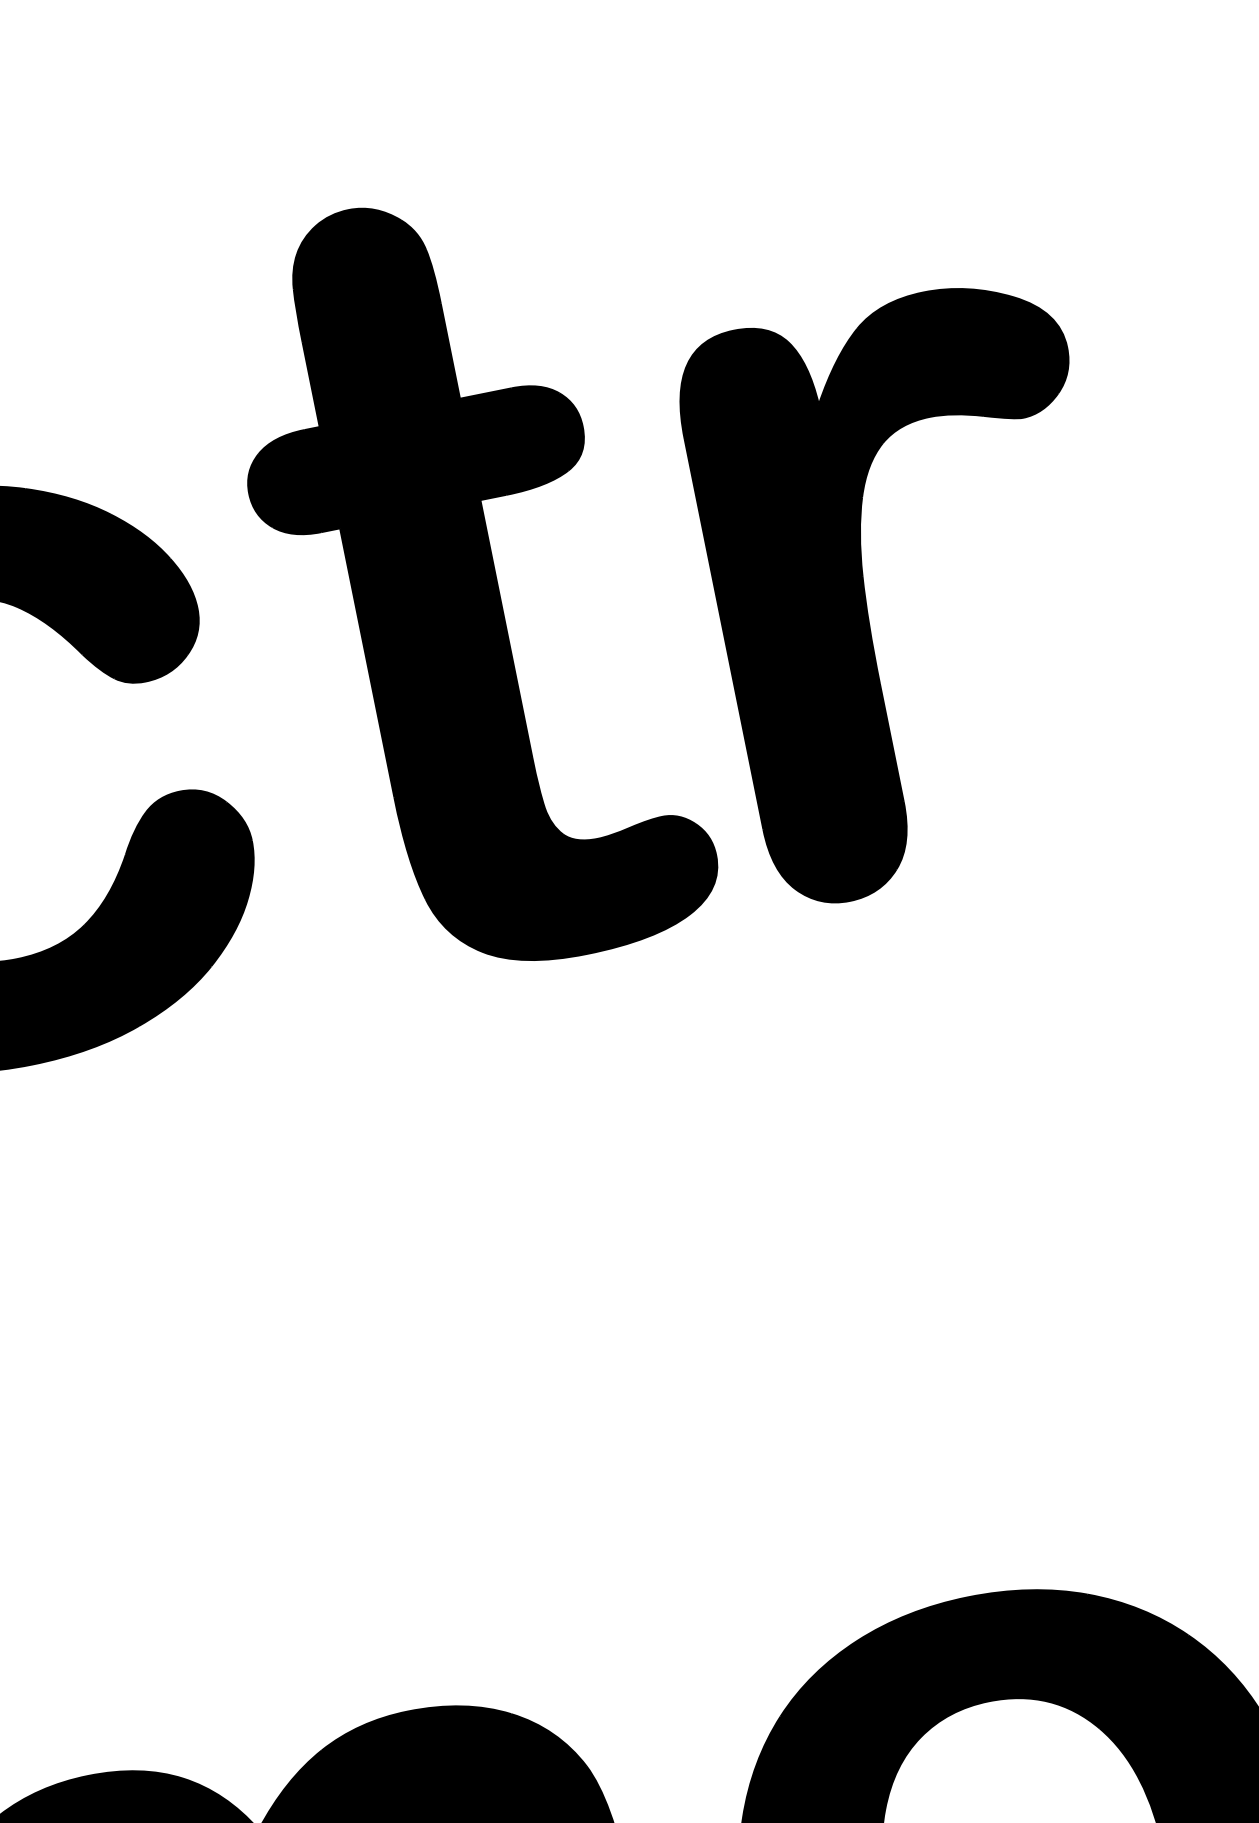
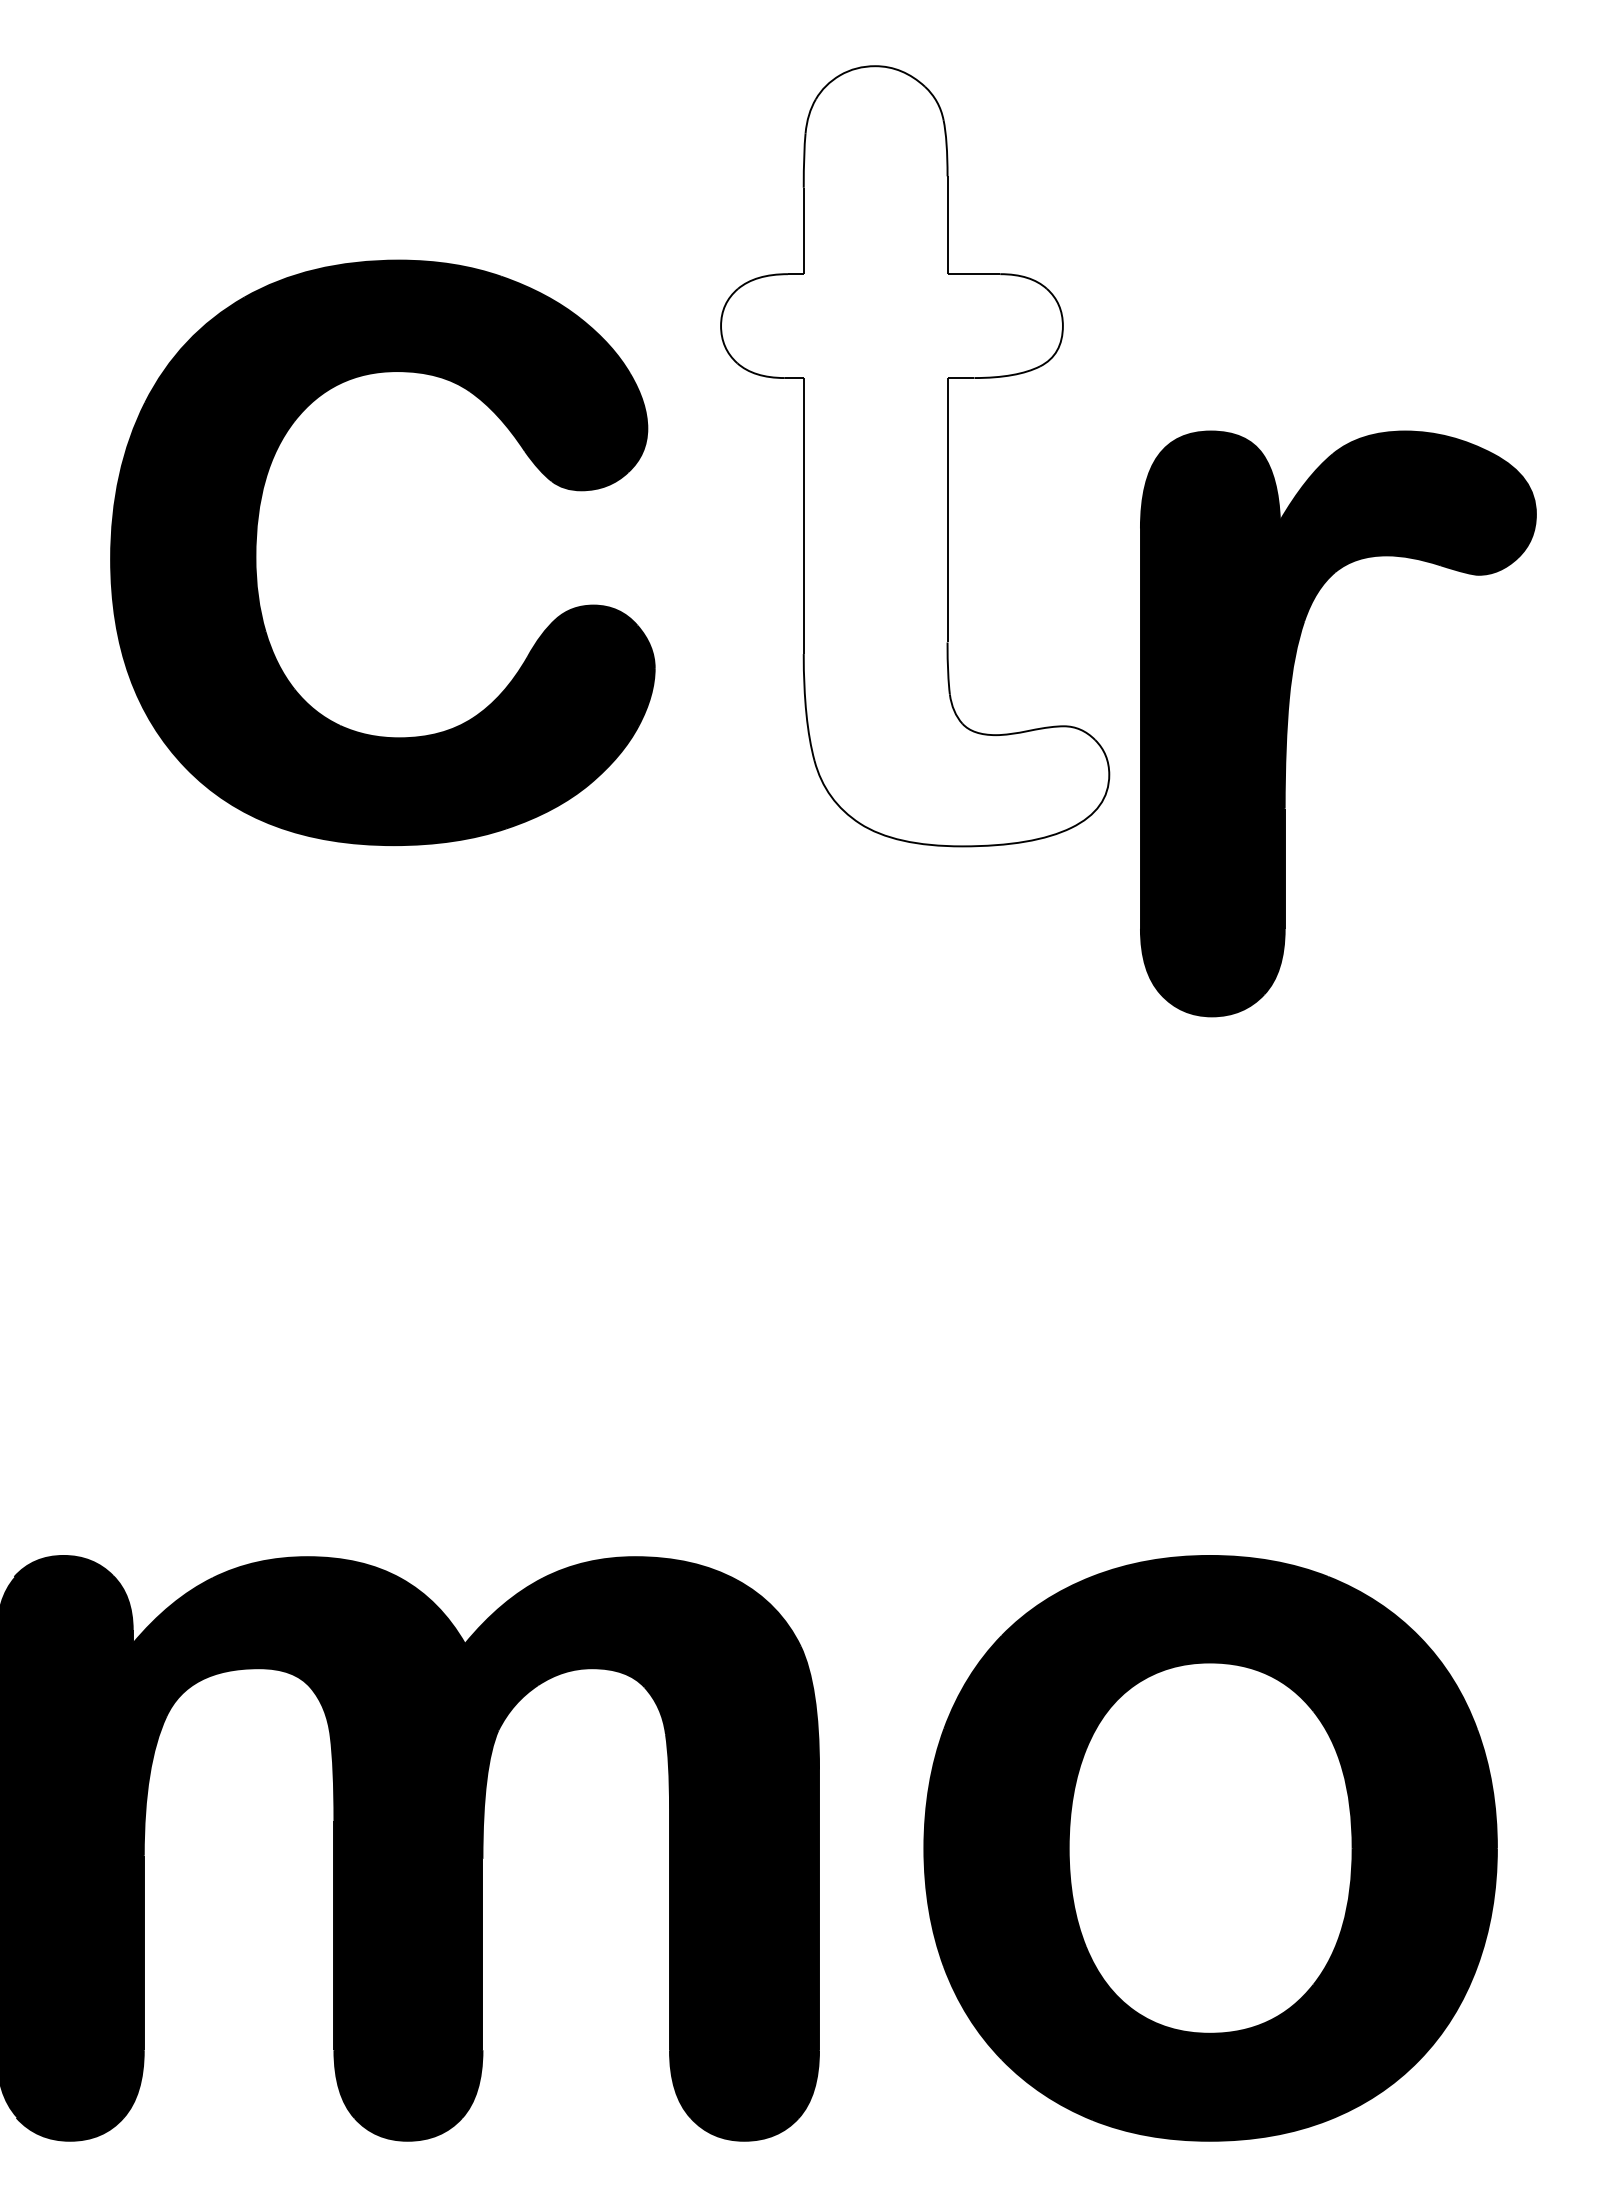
fill: (464, 582) -> (915, 456), removed
part: (866, 598) -> (1288, 721), moved

